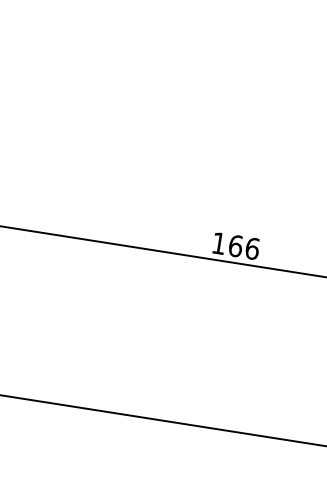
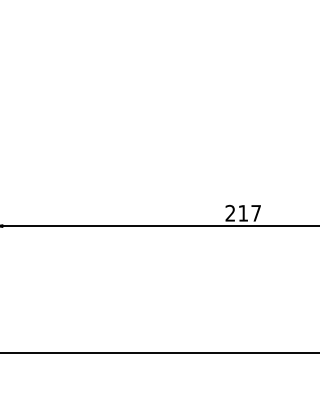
text: (236, 245) -> (243, 212), 166 -> 217

